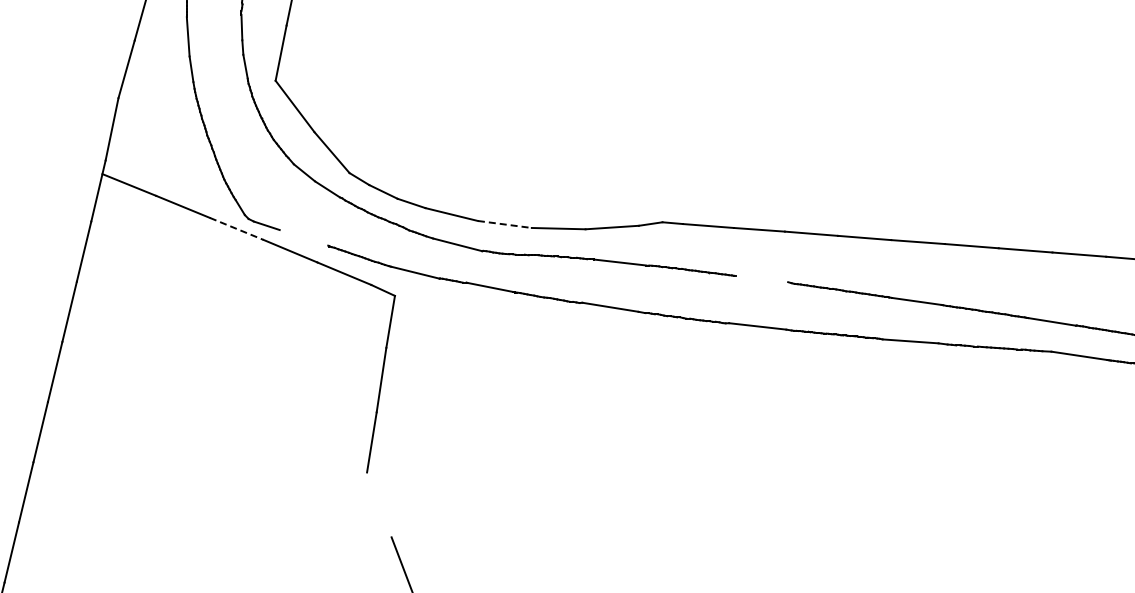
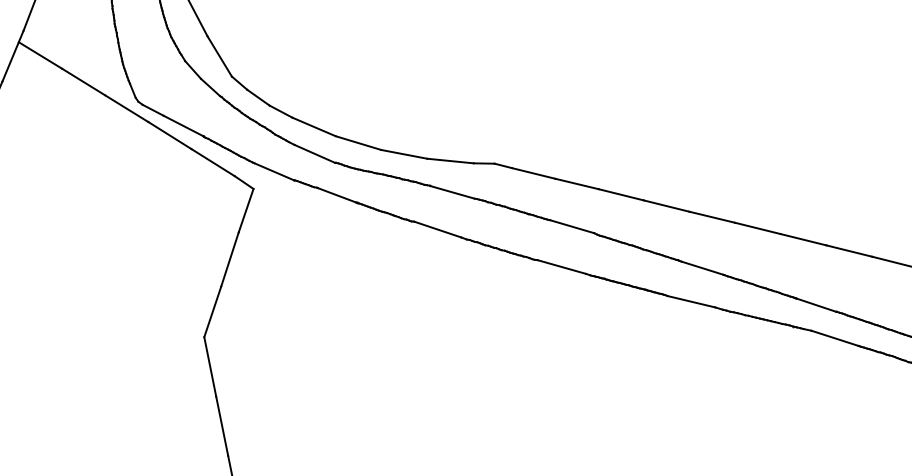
line: (505, 224) -> (358, 143), dashed -> solid
line: (237, 229) -> (127, 109), dashed -> solid
line: (303, 237) -> (183, 125), added
line: (761, 278) -> (571, 226), added
line: (379, 504) -> (210, 366), added

